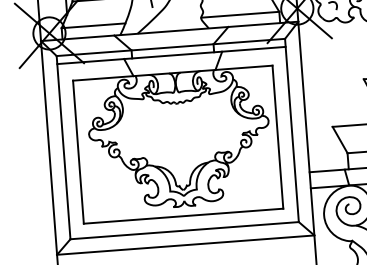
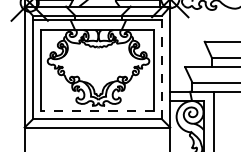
line: (292, 130) -> (162, 67), solid -> dashed
line: (181, 216) -> (96, 111), solid -> dashed

